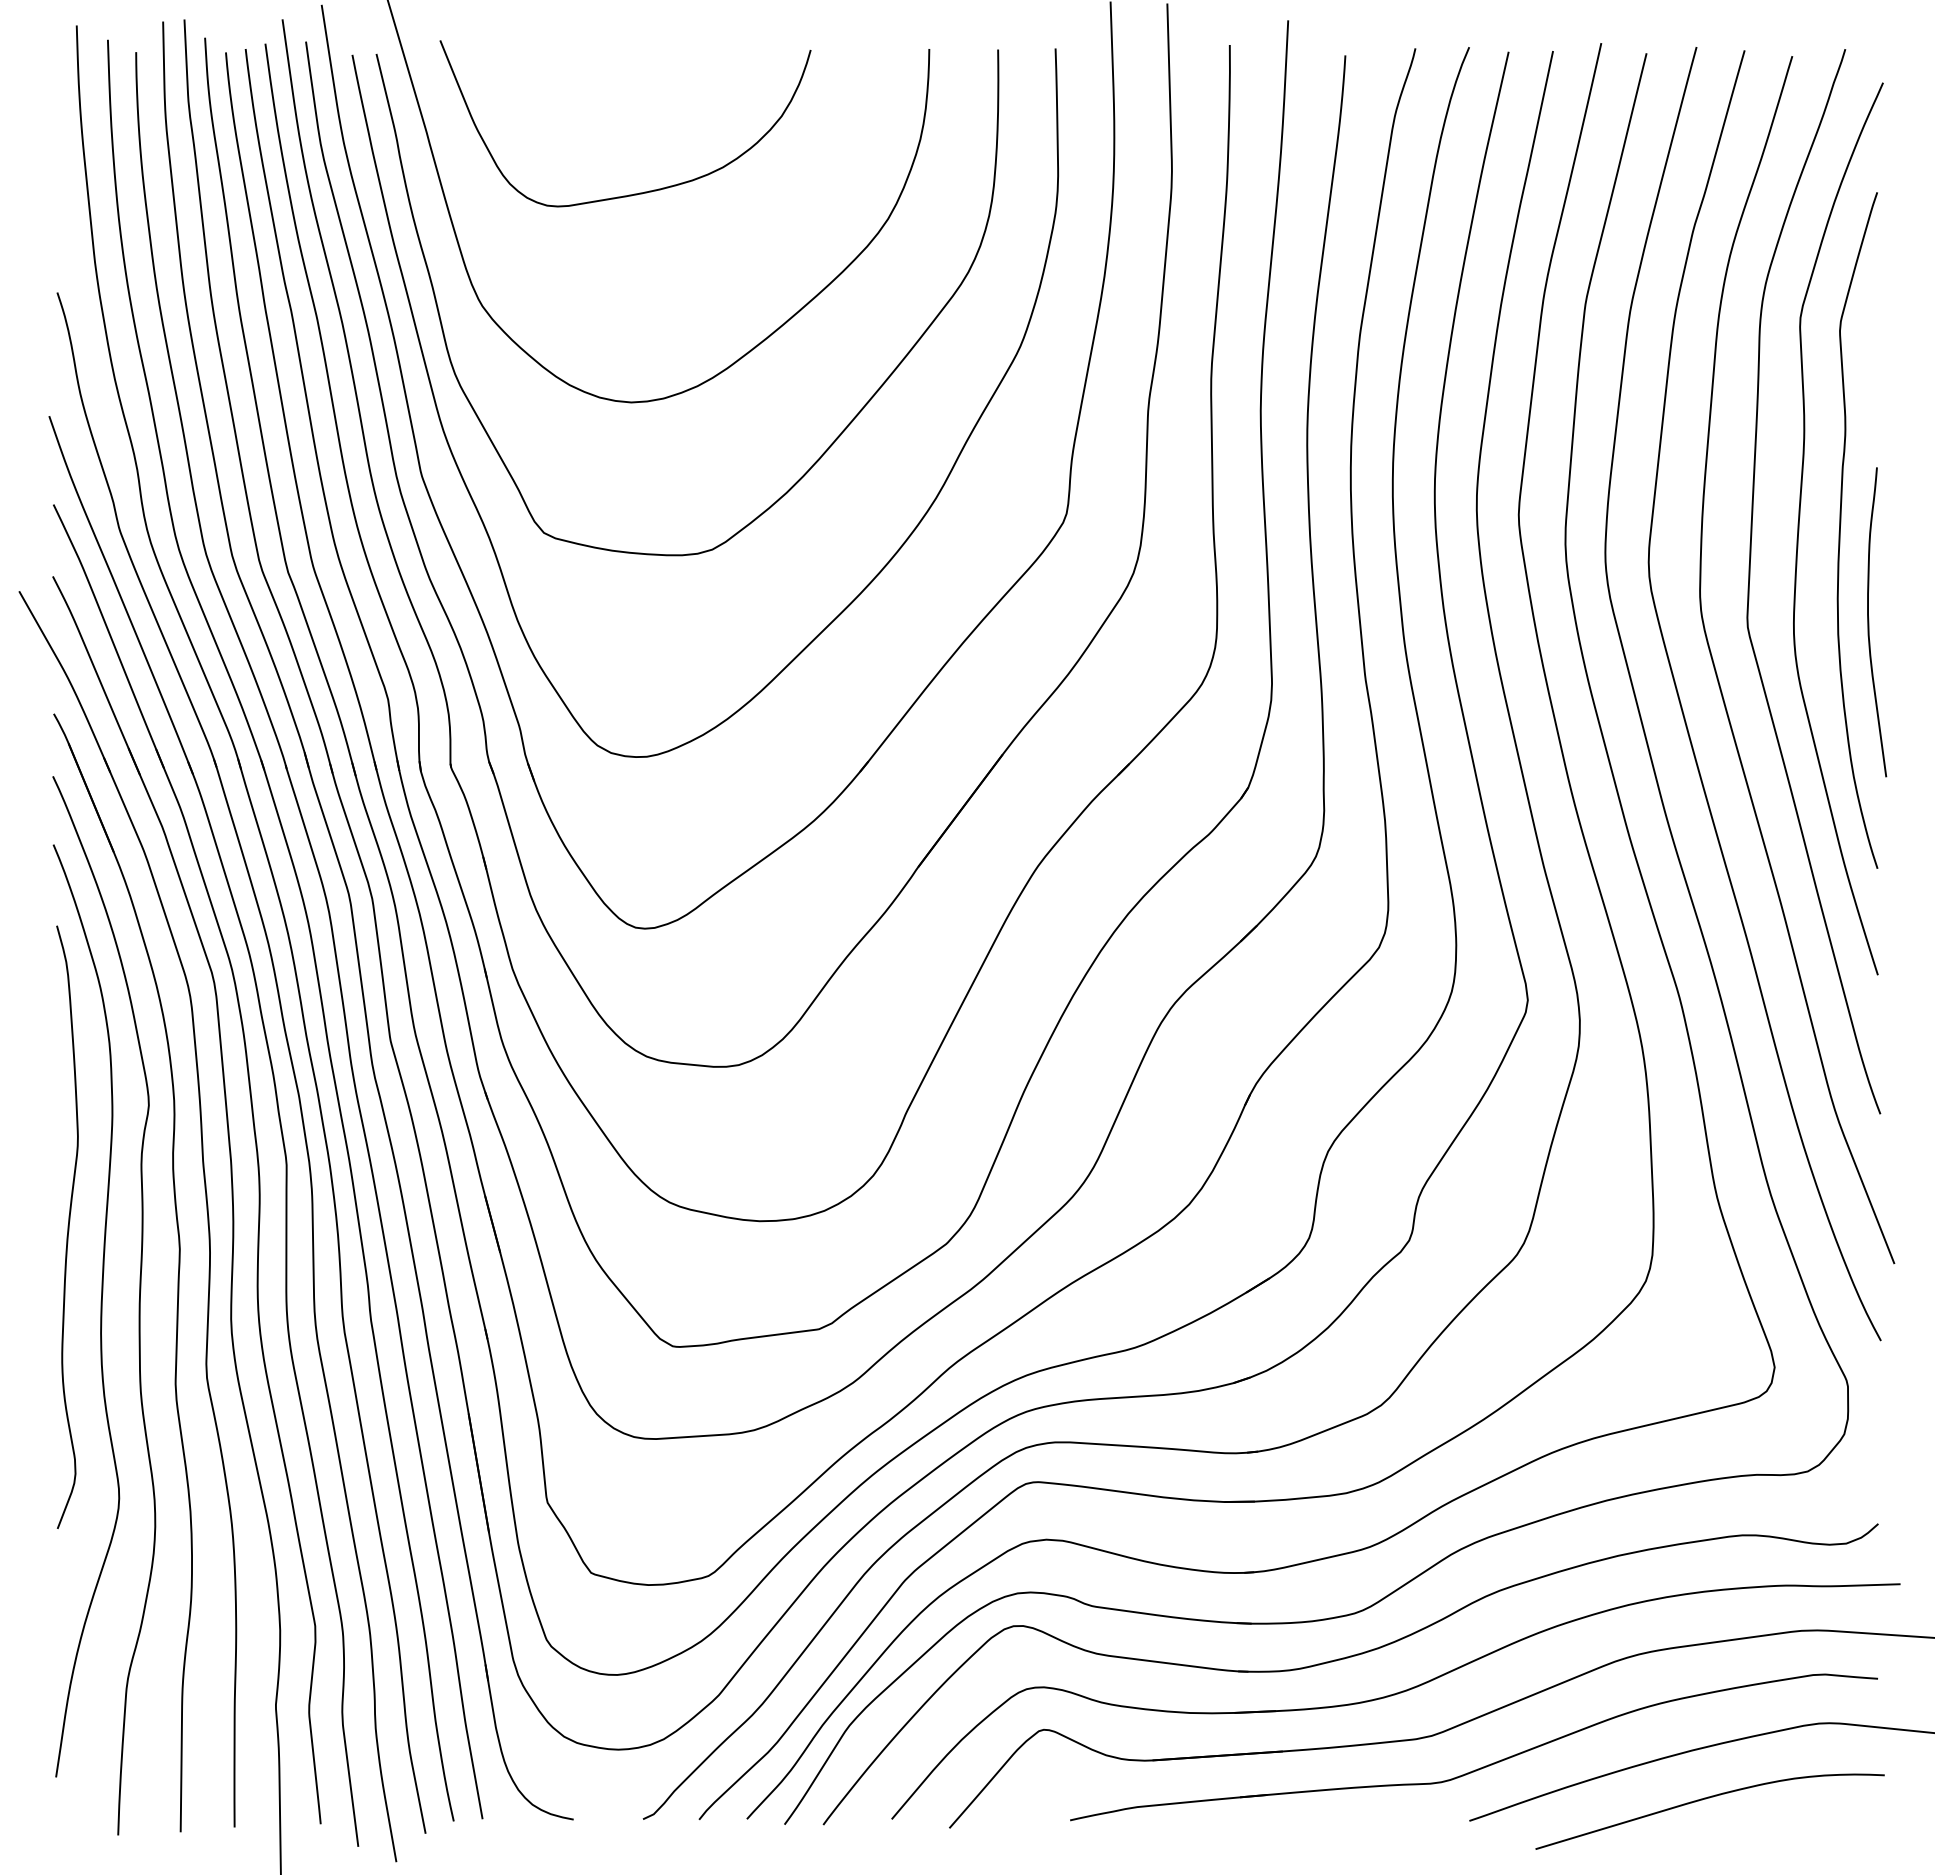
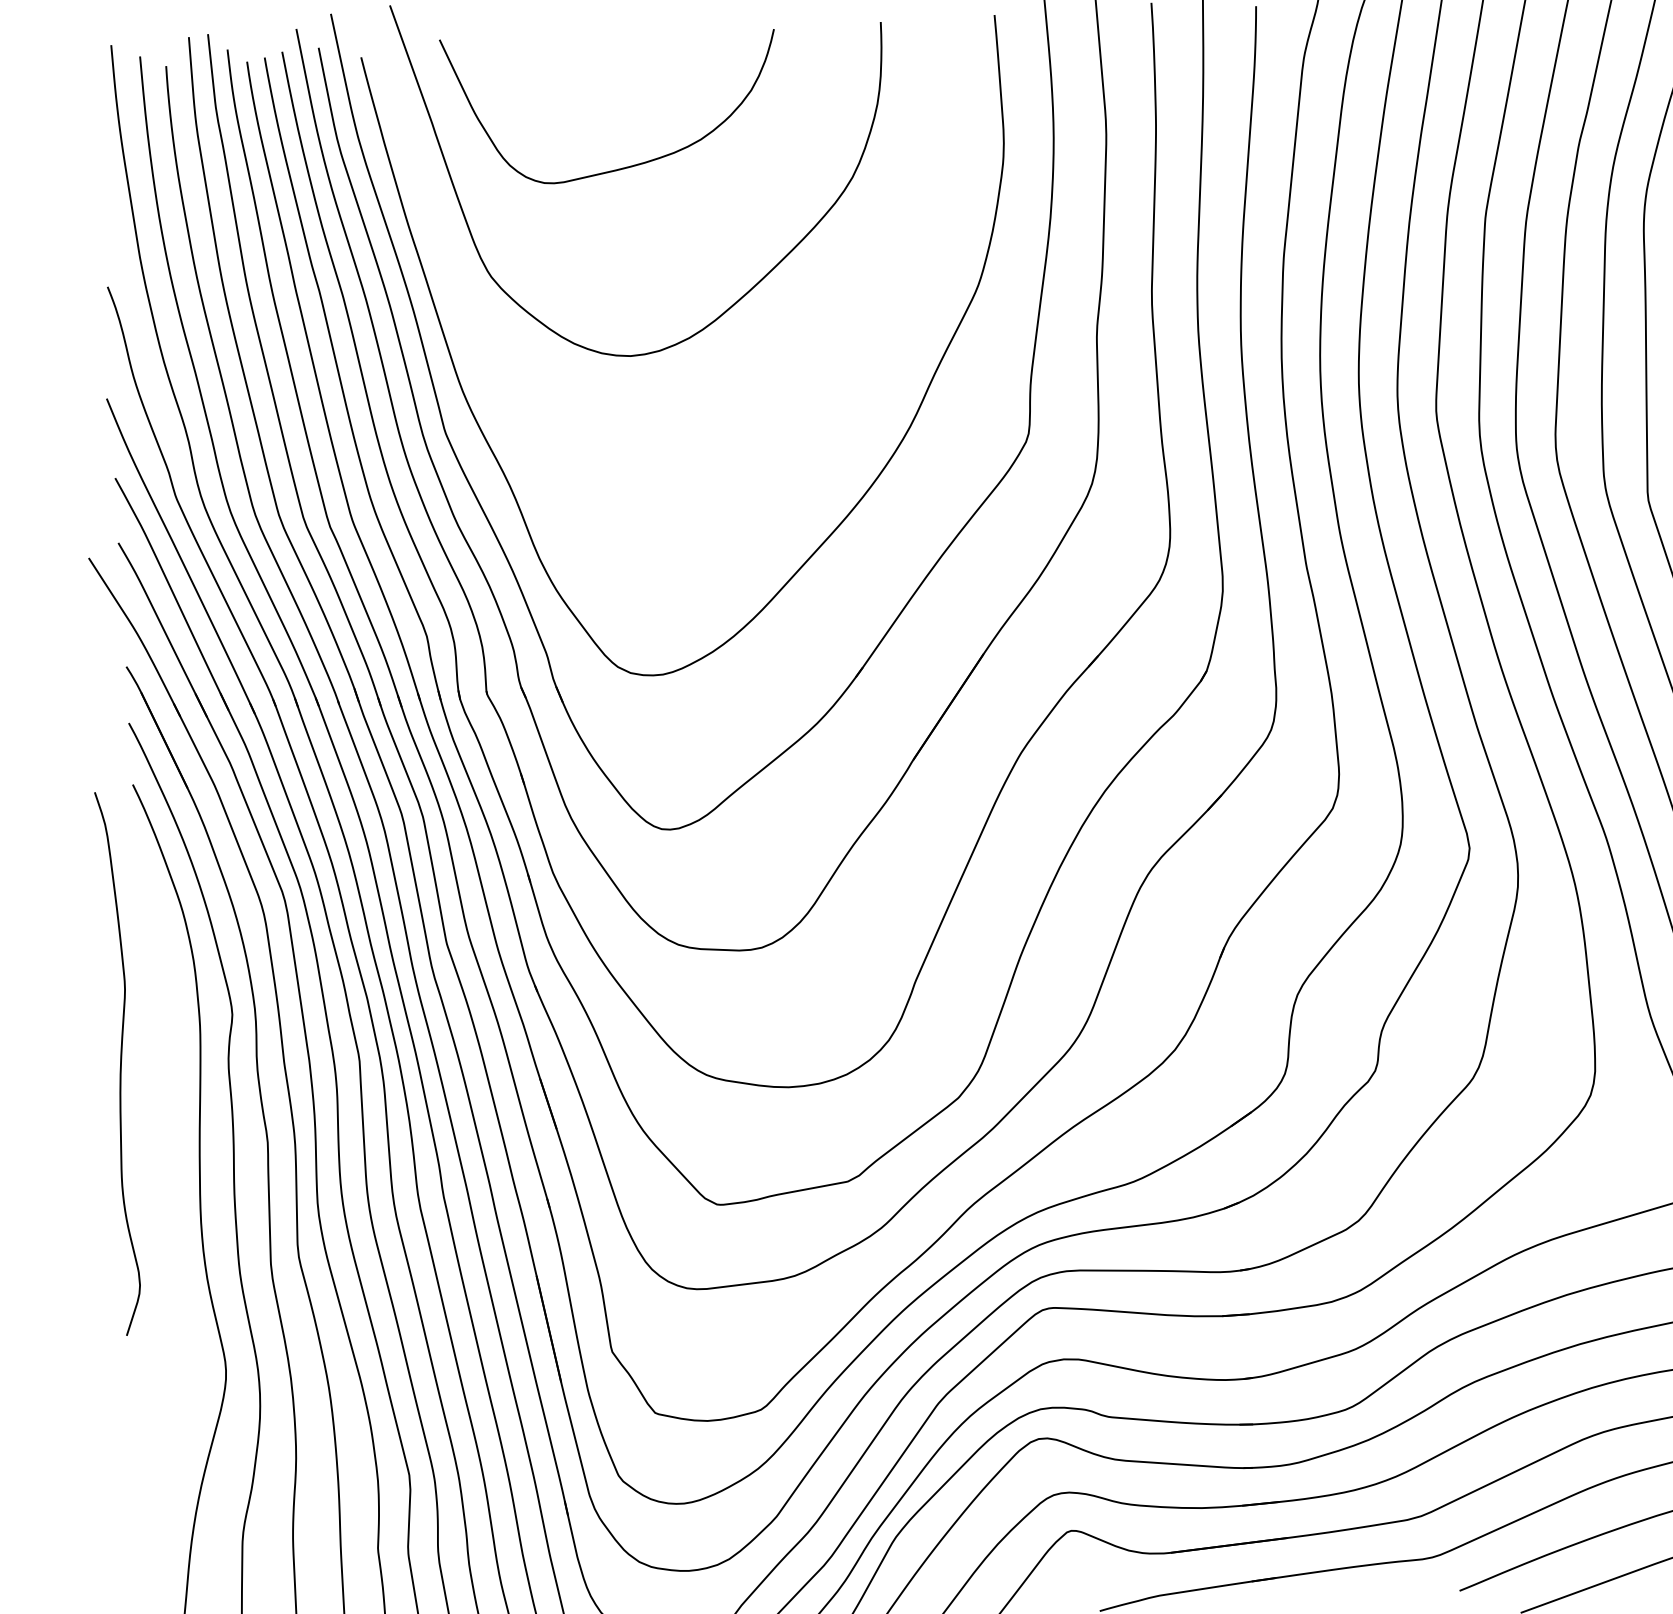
curve: (841, 431) -> (821, 371), removed
curve: (67, 1226) -> (119, 1062), moved

